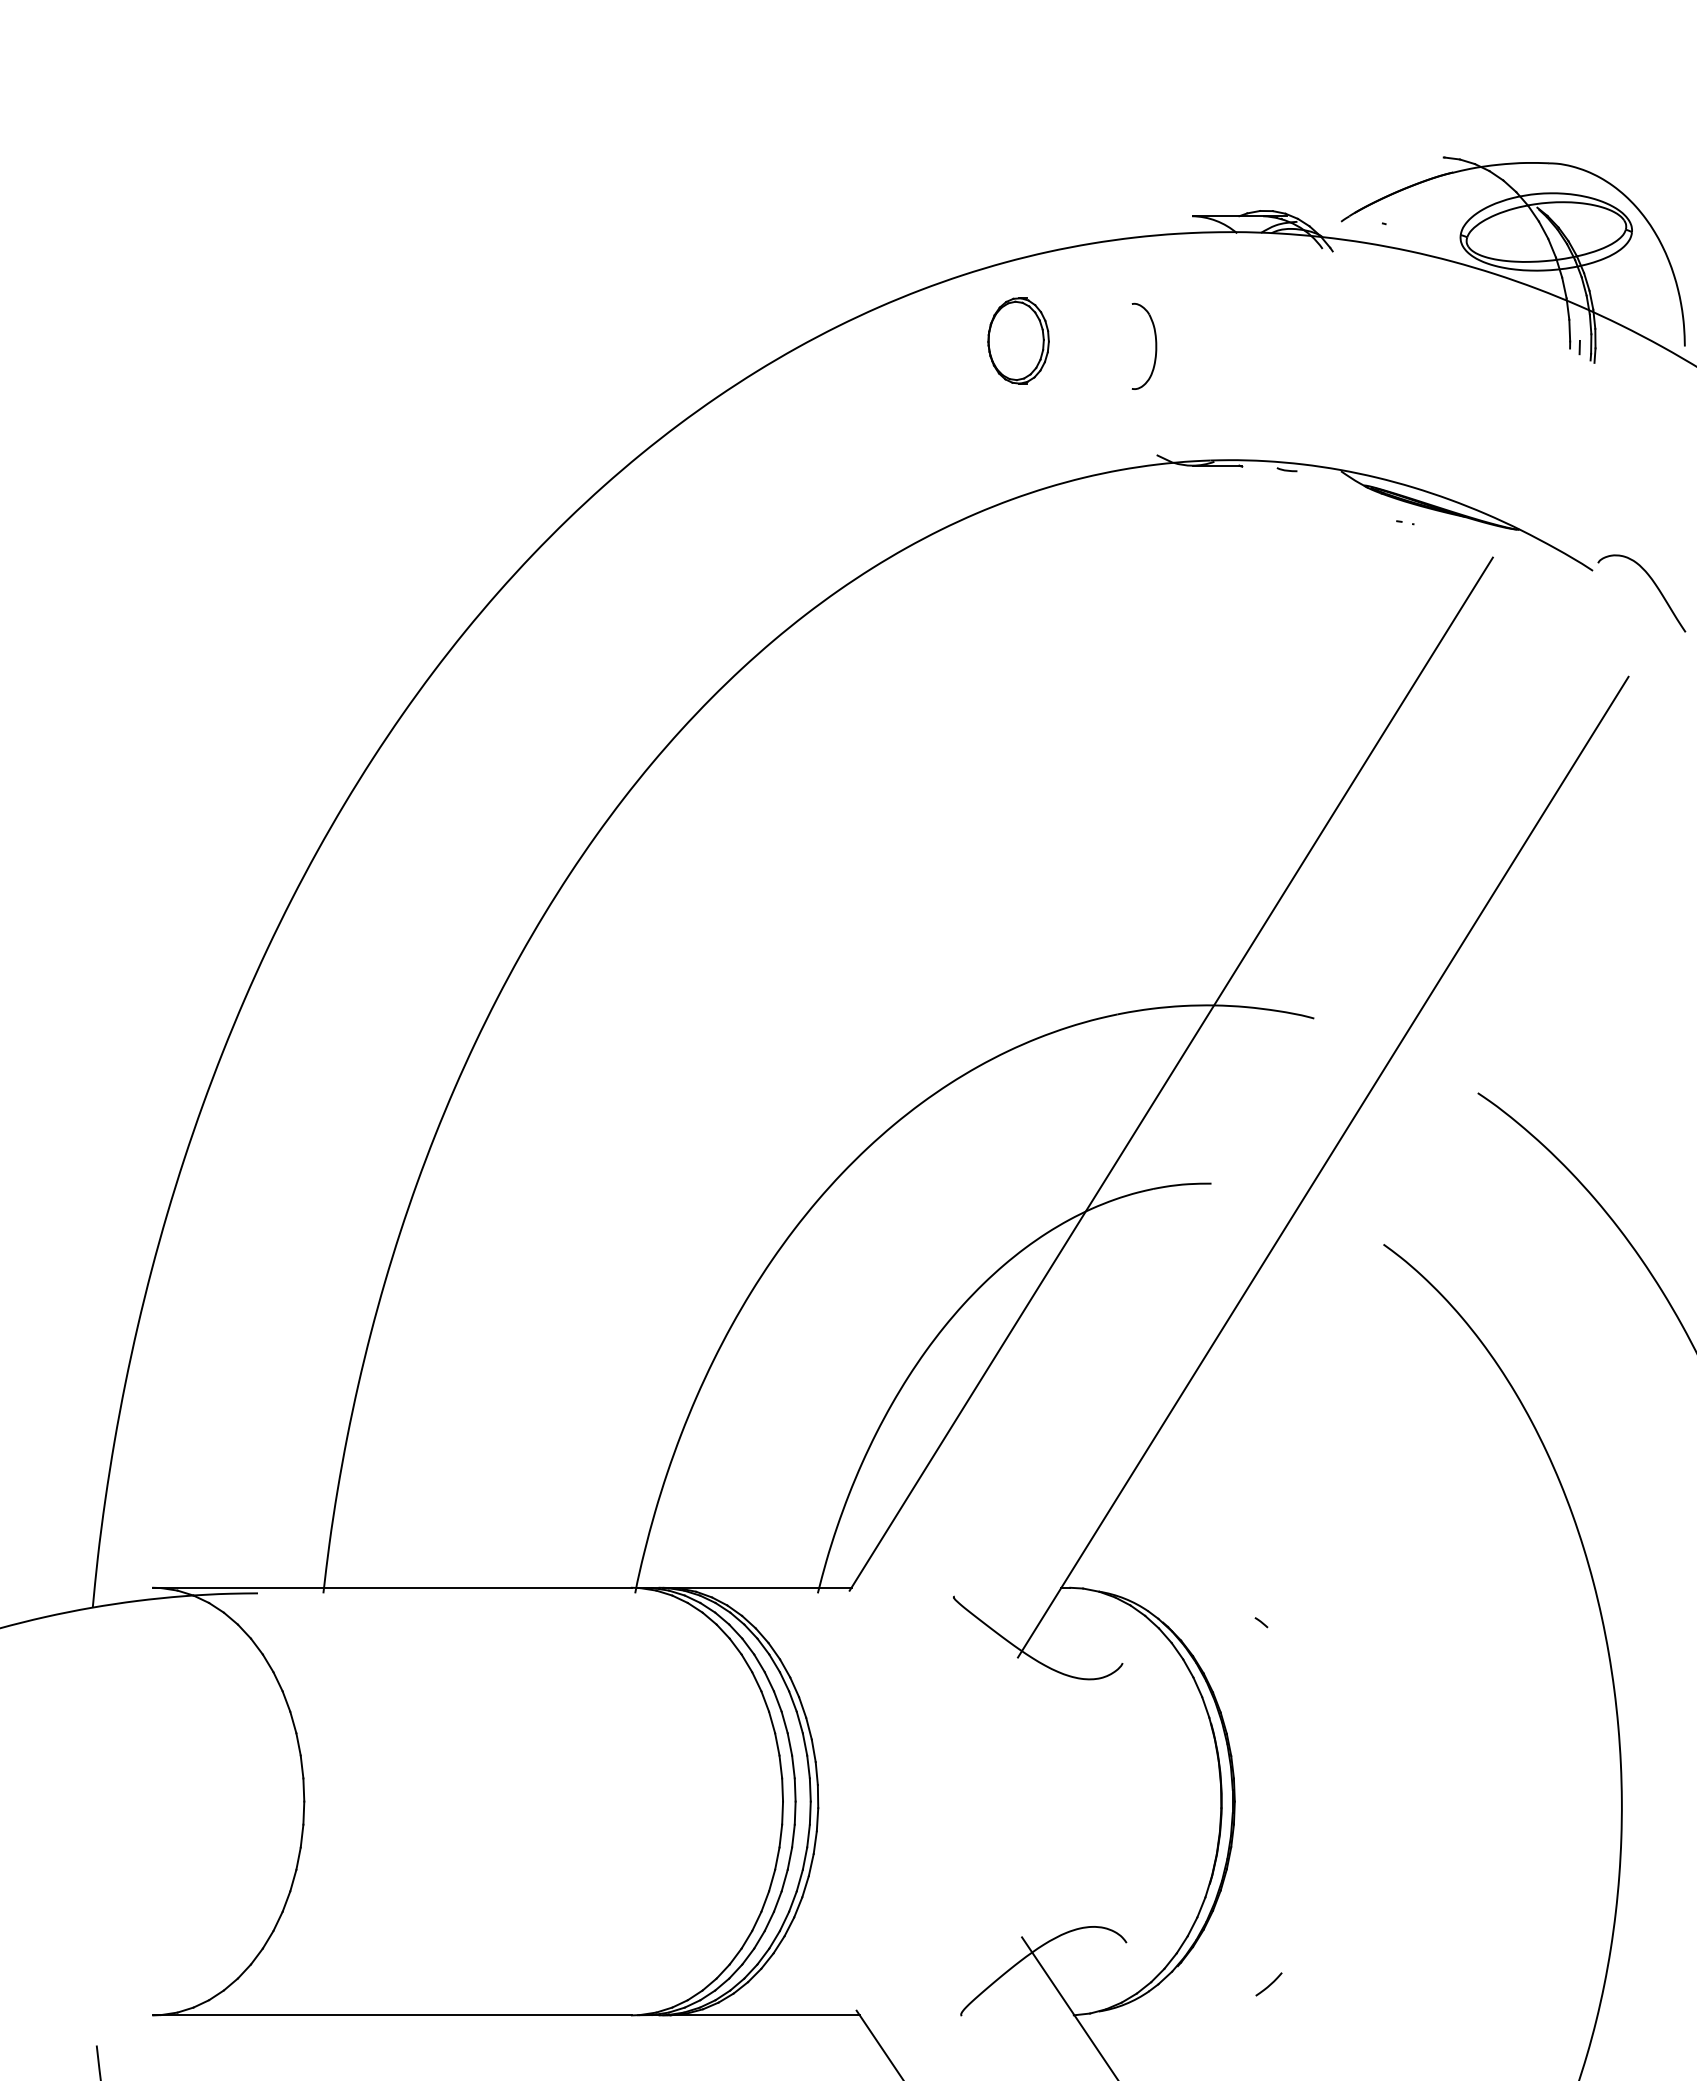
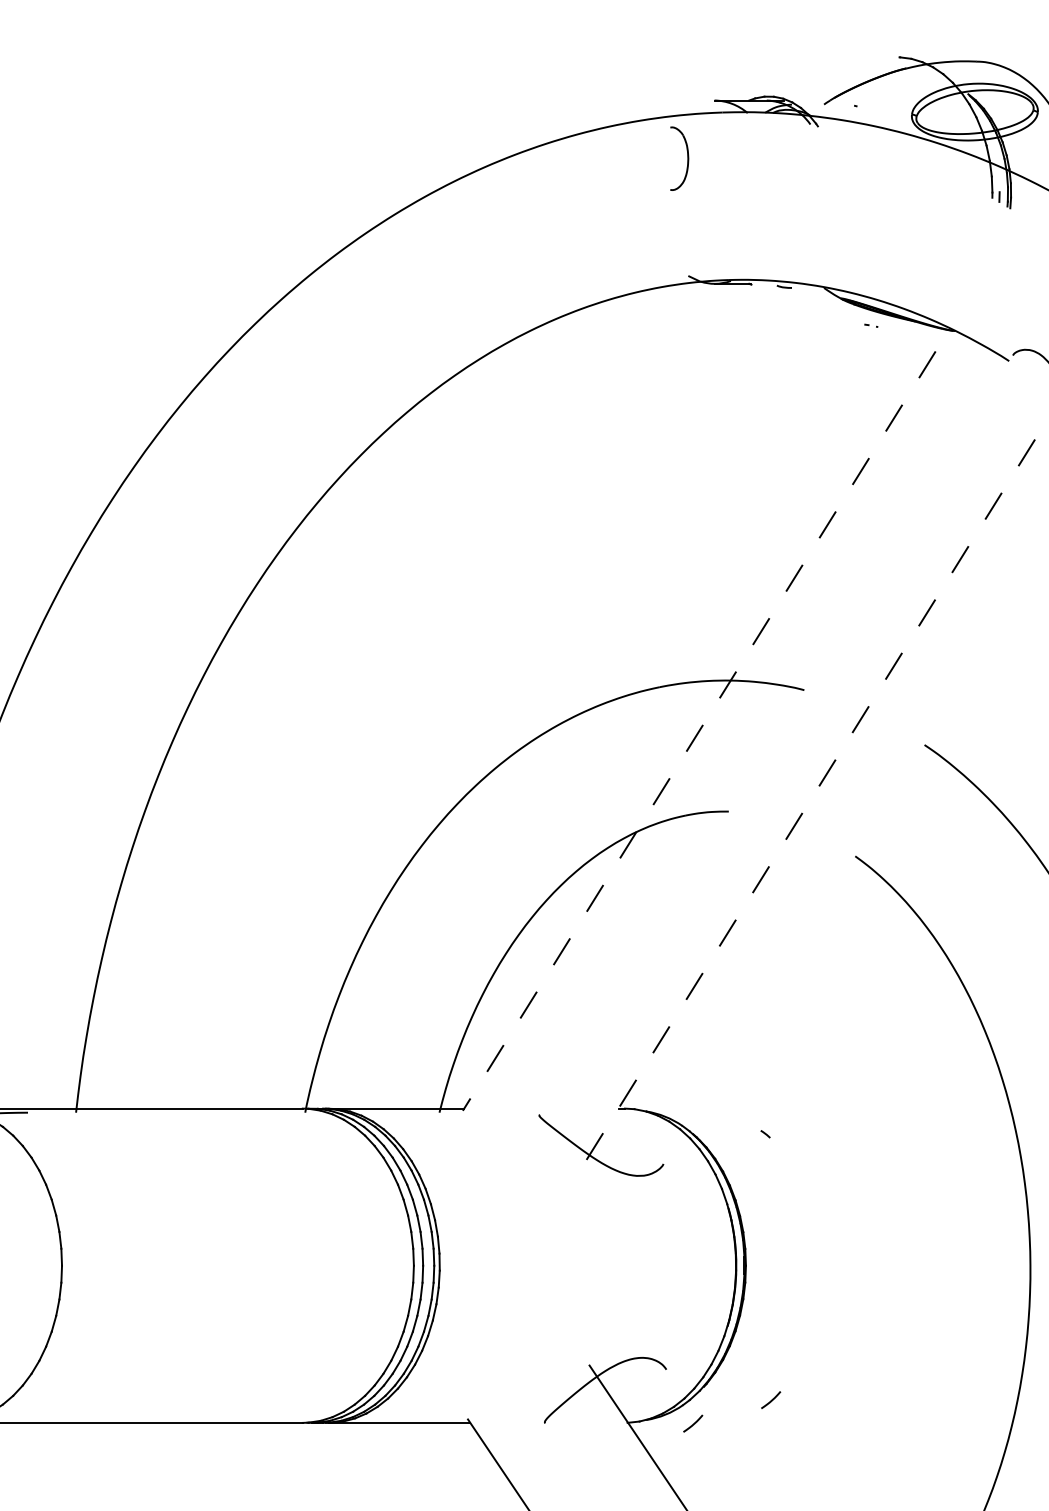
part: (1018, 340) -> (586, 191), removed
part: (1155, 345) -> (687, 158), moved
line: (1171, 1074) -> (699, 731), solid -> dashed
line: (1323, 1167) -> (811, 799), solid -> dashed
line: (1163, 2016) -> (693, 1423), added

